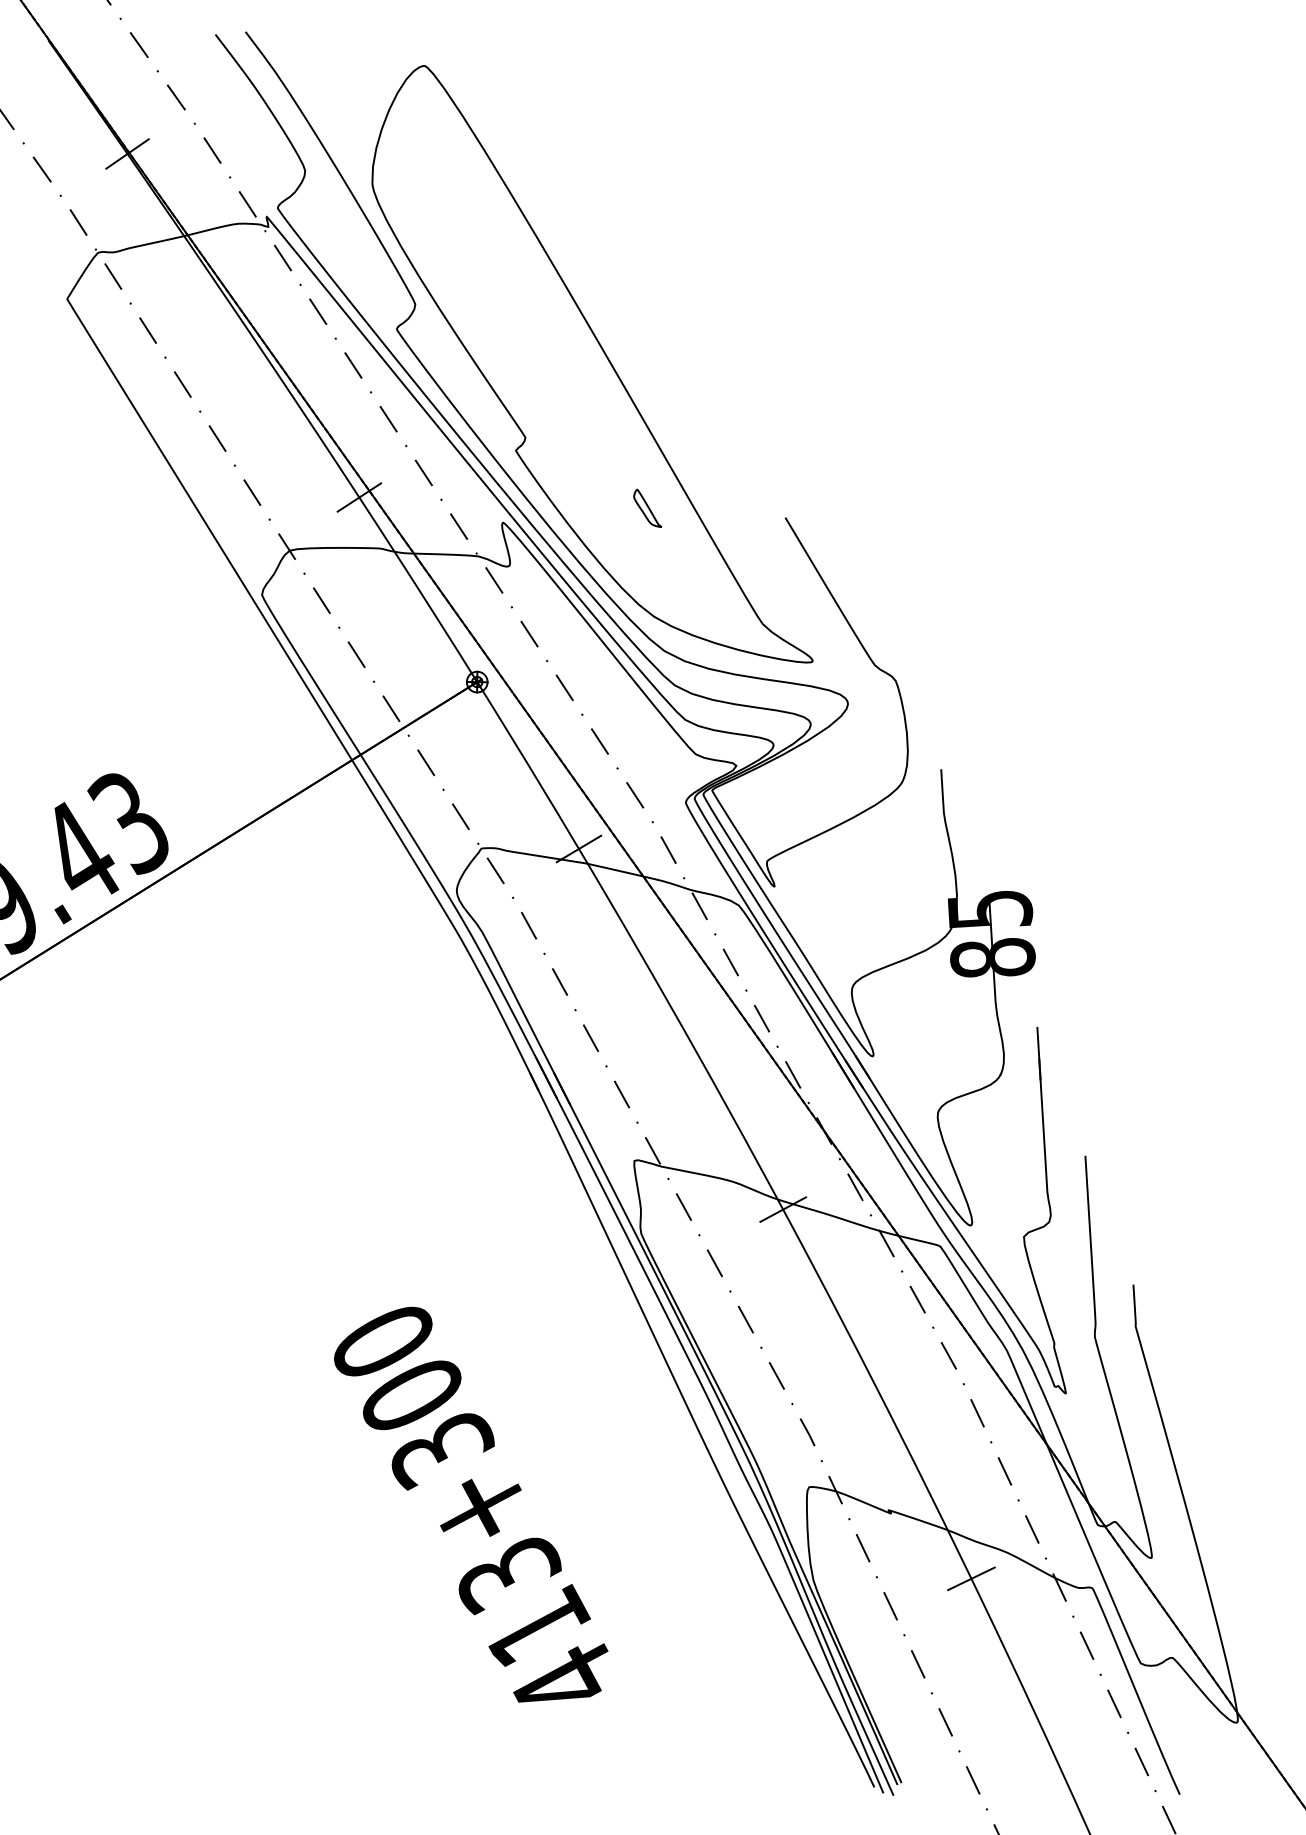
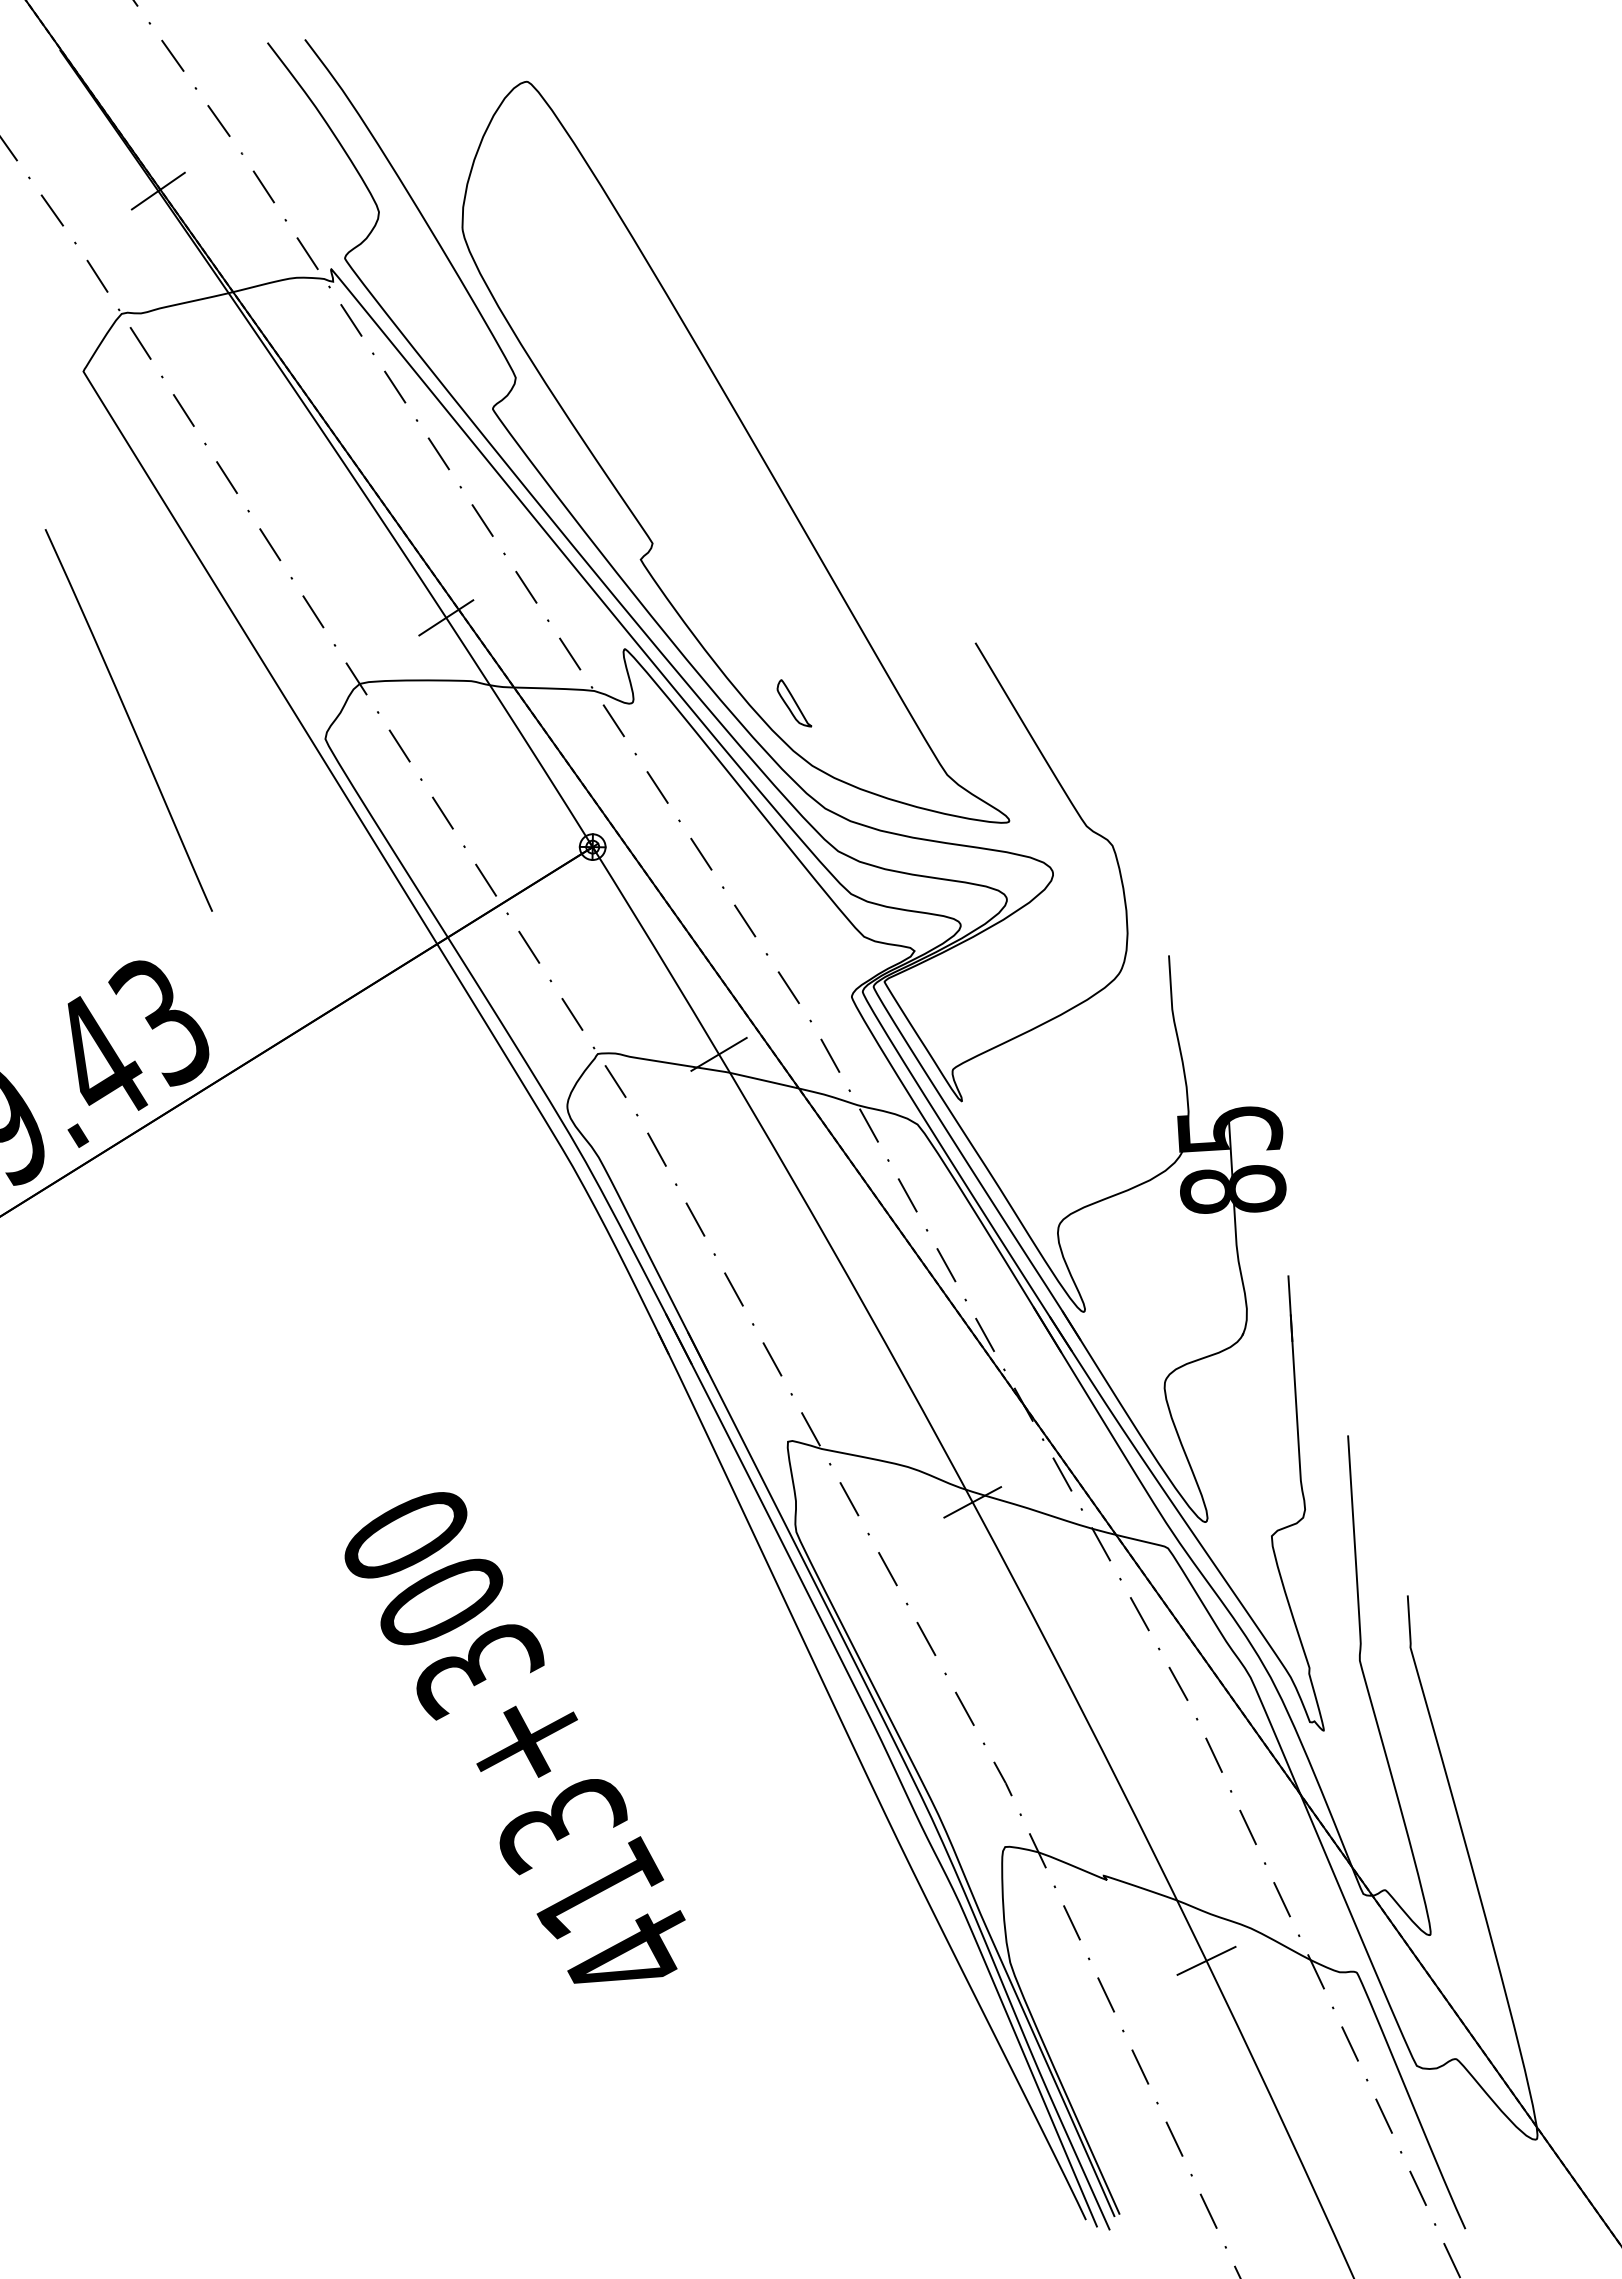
part: (647, 508) -> (794, 703), moved
curve: (103, 579) -> (128, 719), added
text: (470, 1504) -> (514, 1737), moved

